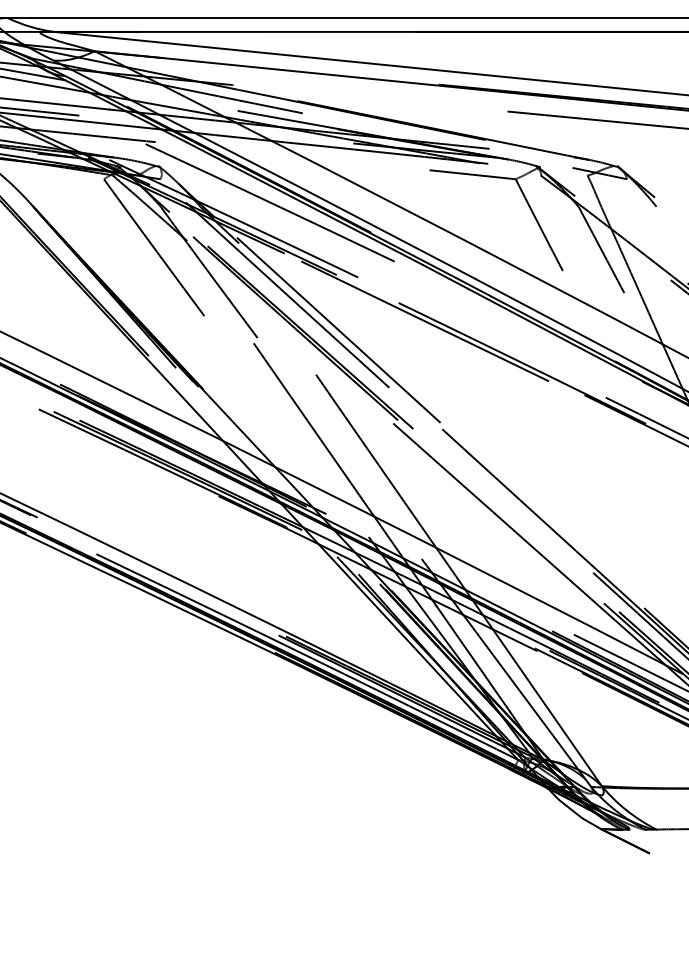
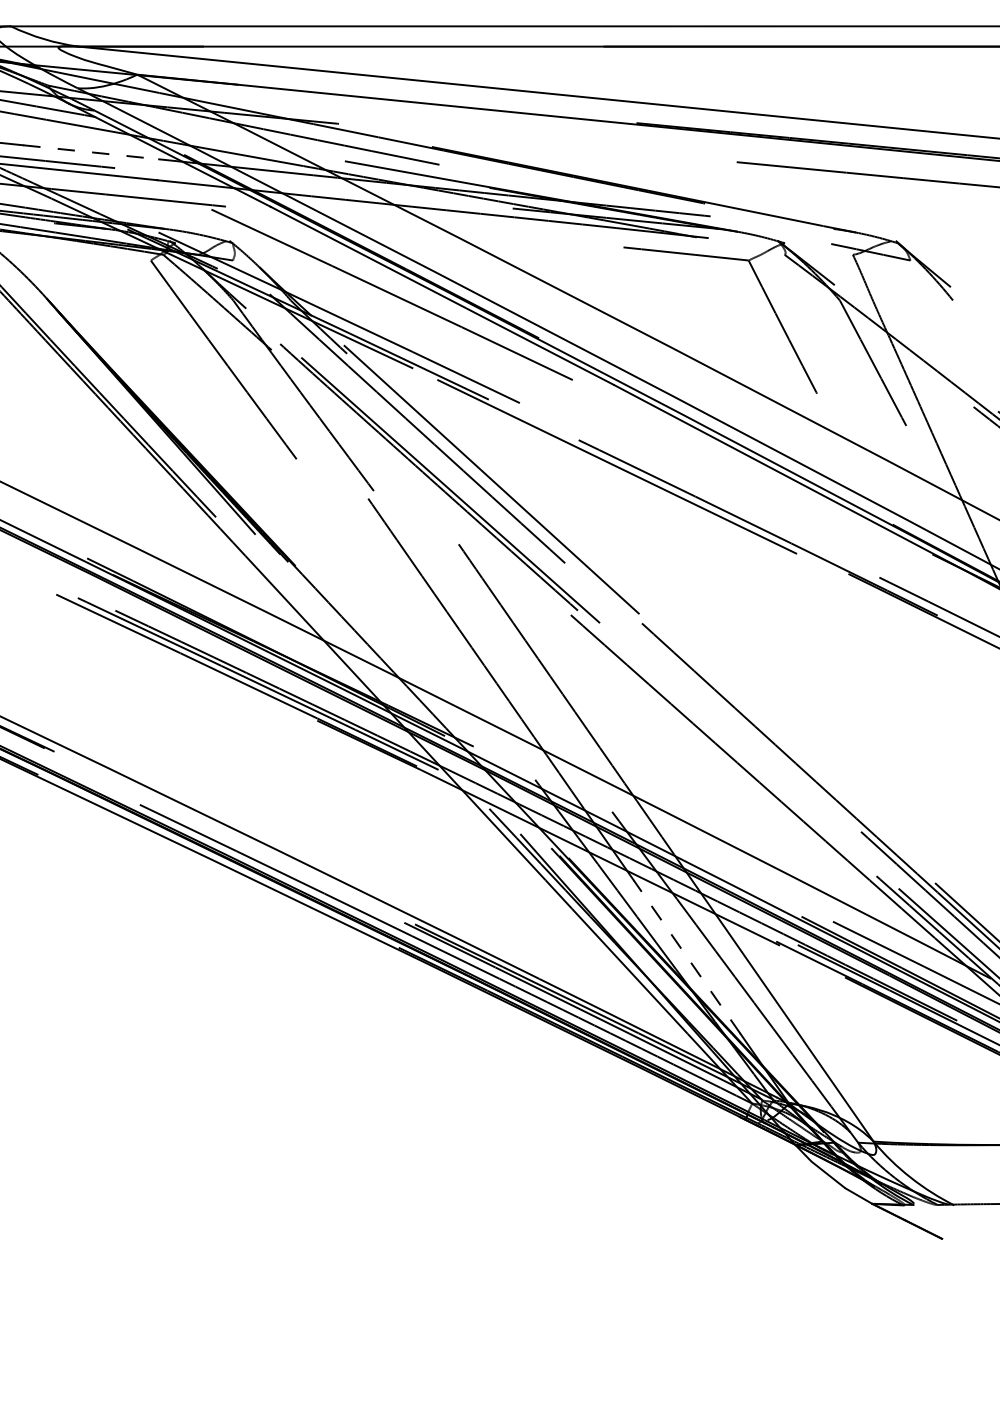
line: (63, 104) -> (92, 151), solid -> dashed
line: (473, 658) -> (687, 956), solid -> dashed

